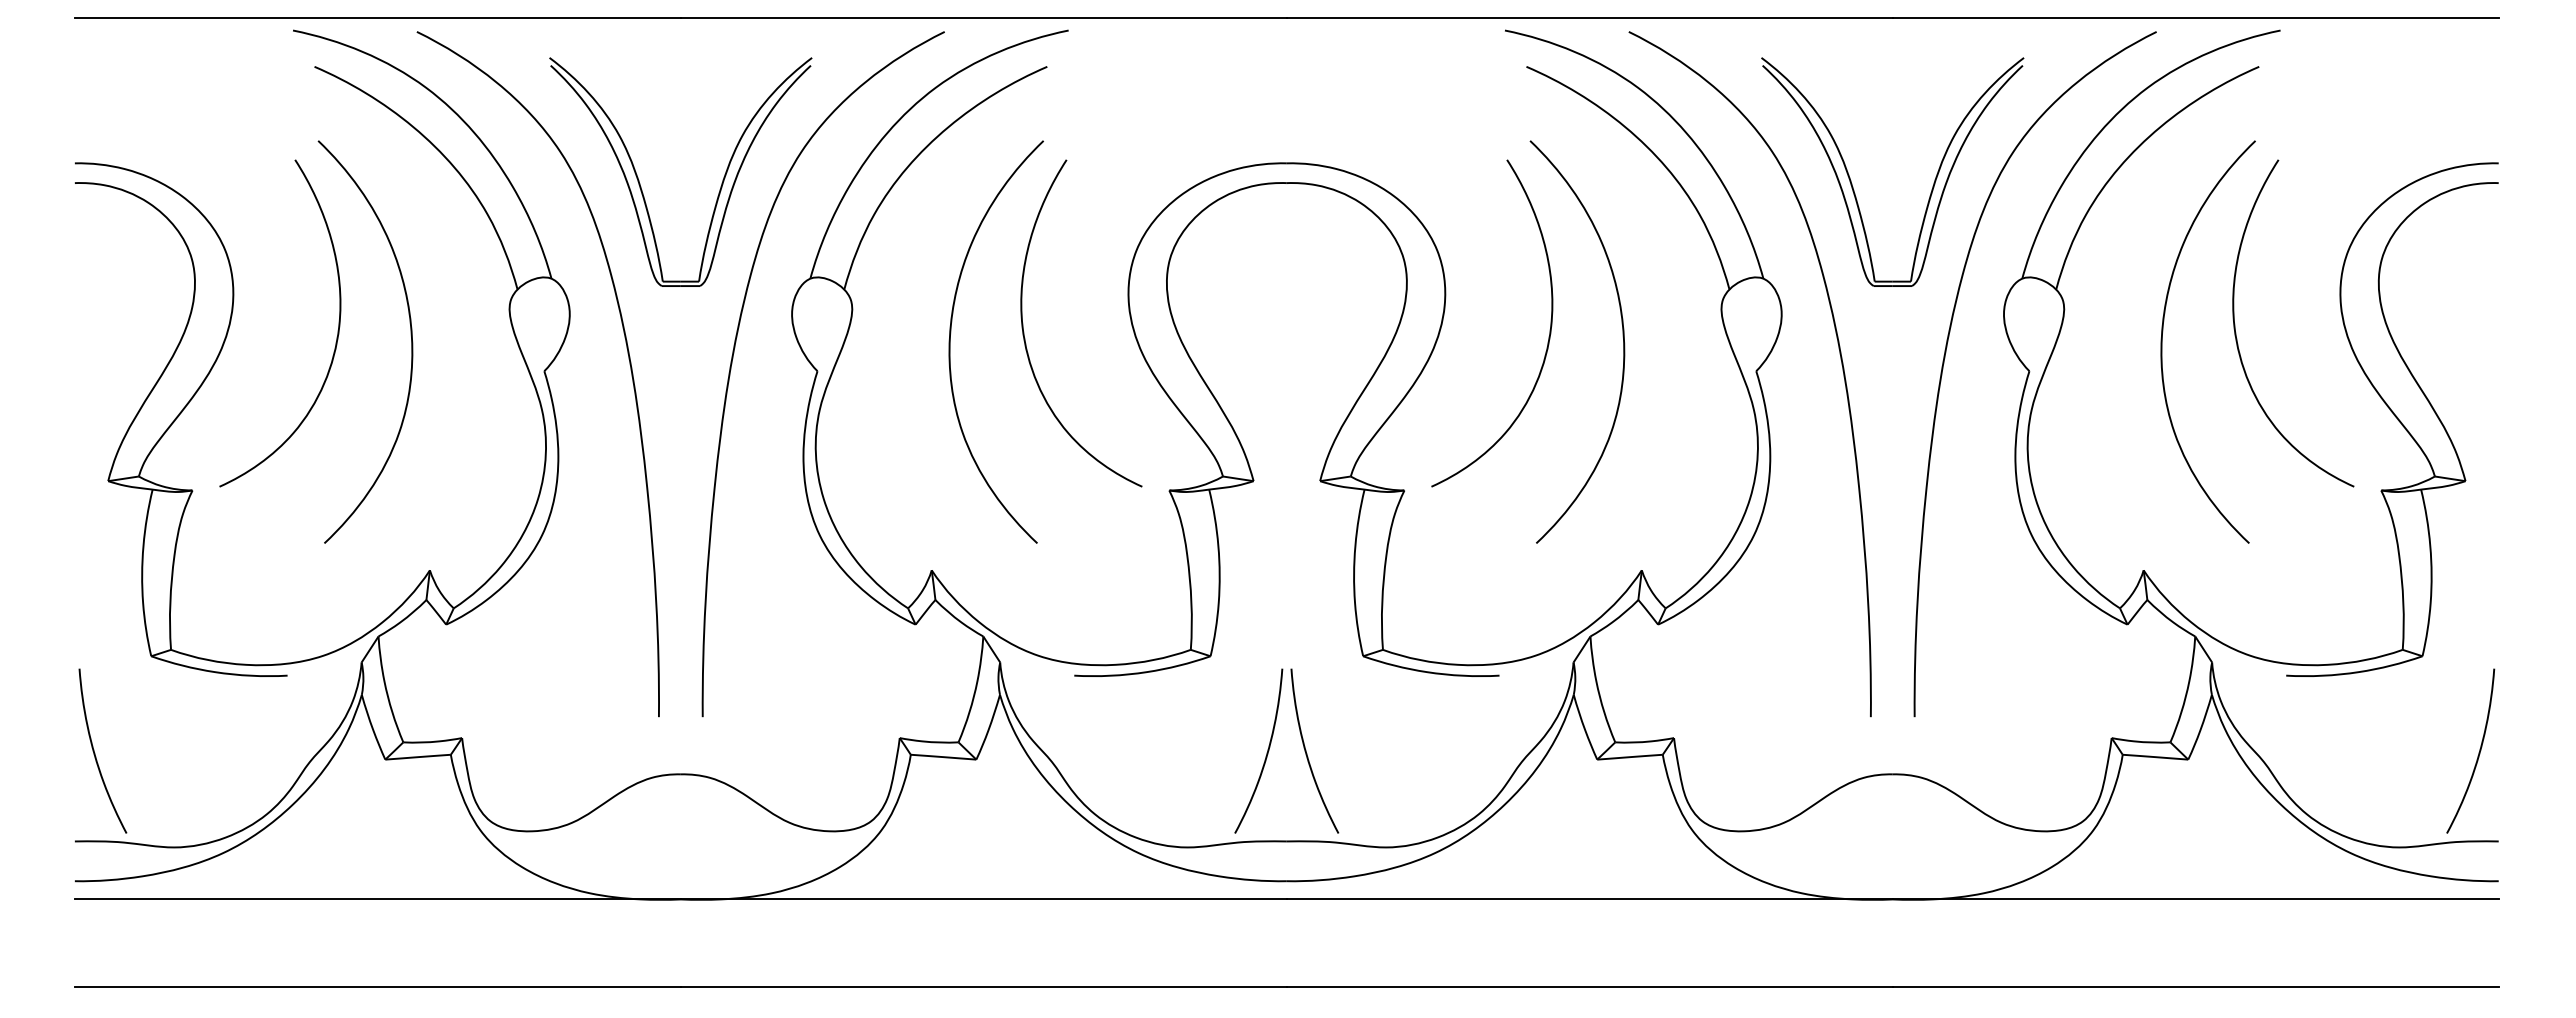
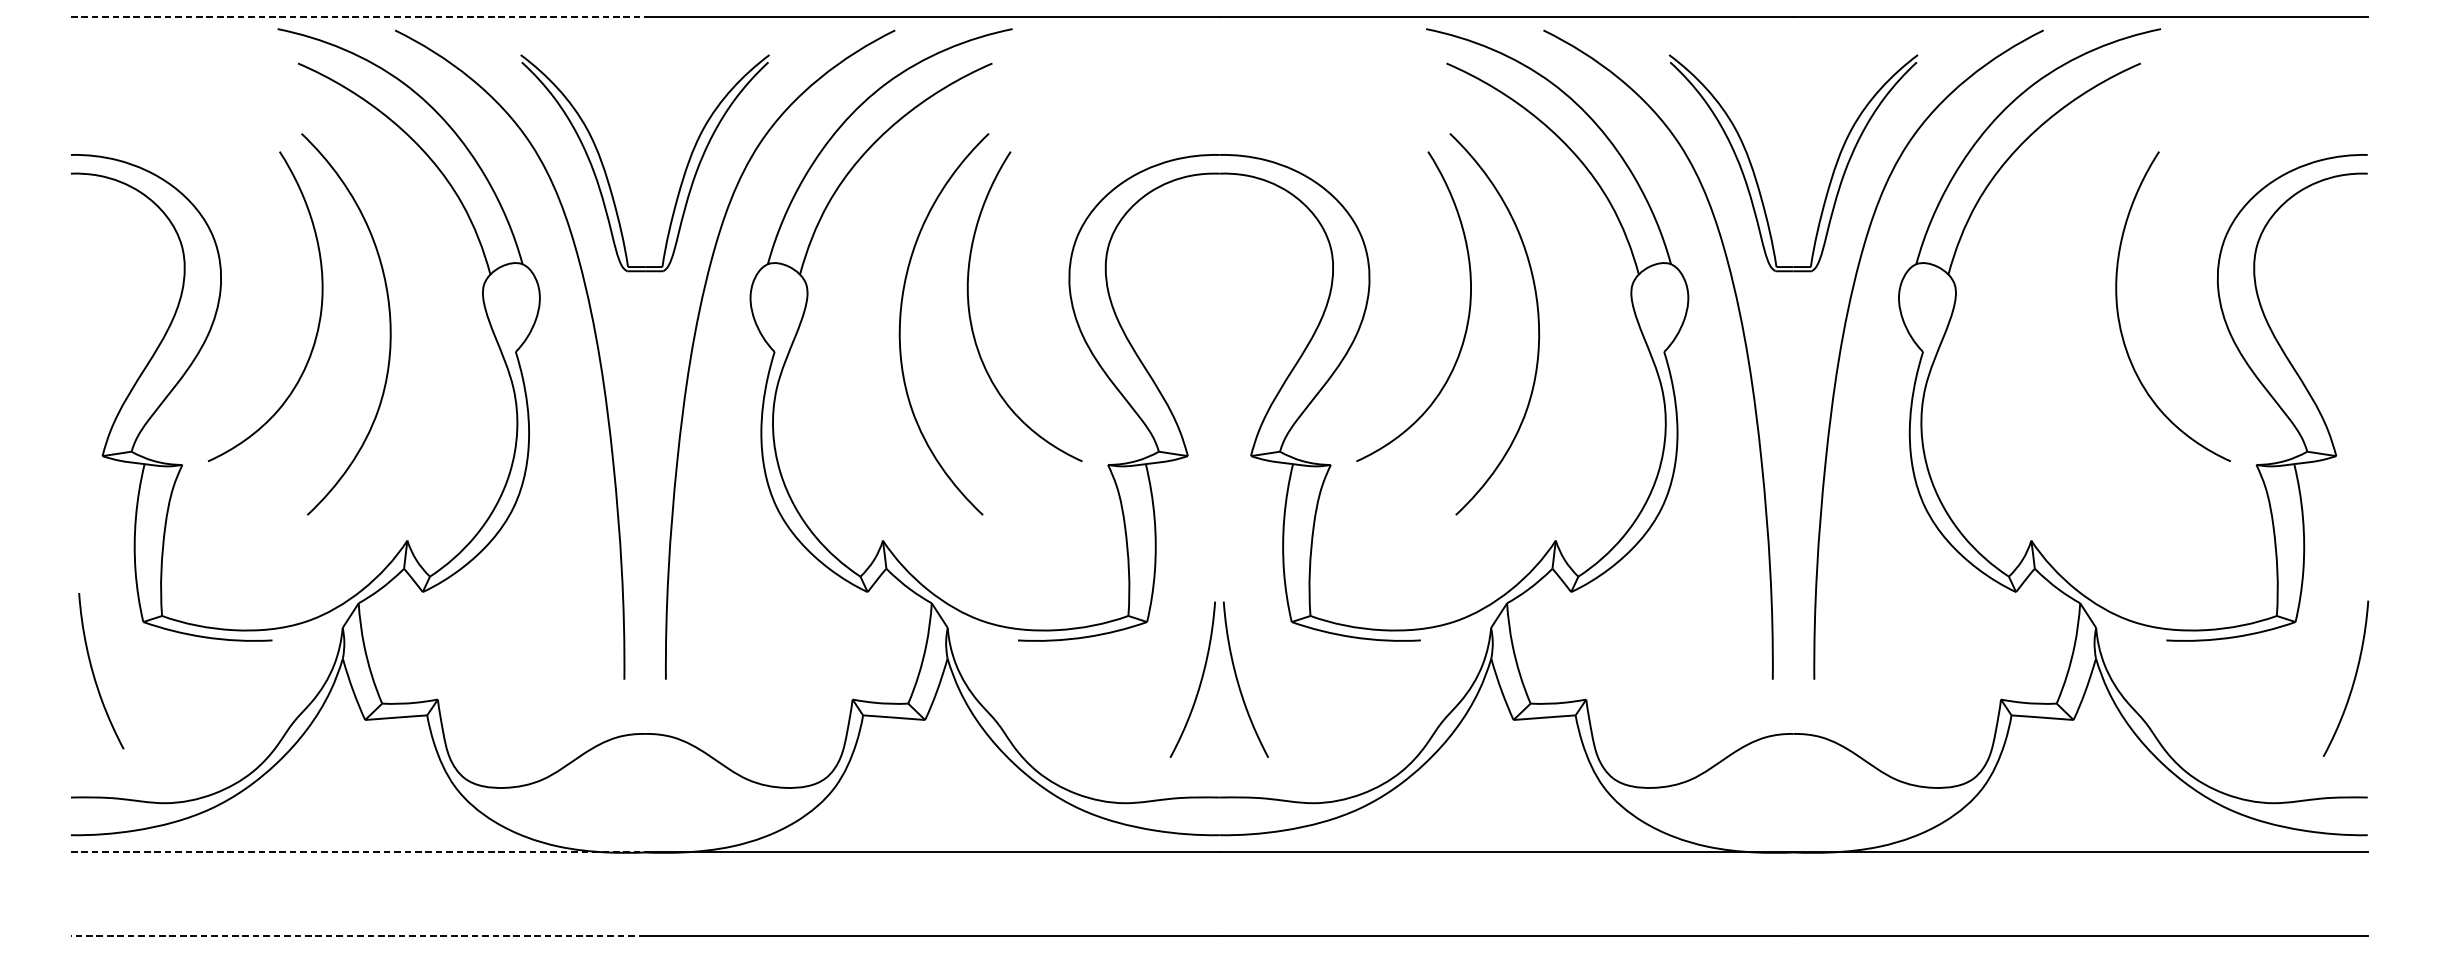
line: (377, 17) -> (357, 16), solid -> dashed
curve: (2162, 341) -> (2049, 323), removed
part: (1270, 747) -> (1203, 676), moved
curve: (2478, 752) -> (2353, 680), moved
curve: (95, 753) -> (94, 673), moved
line: (377, 899) -> (357, 852), solid -> dashed
line: (377, 987) -> (357, 935), solid -> dashed

